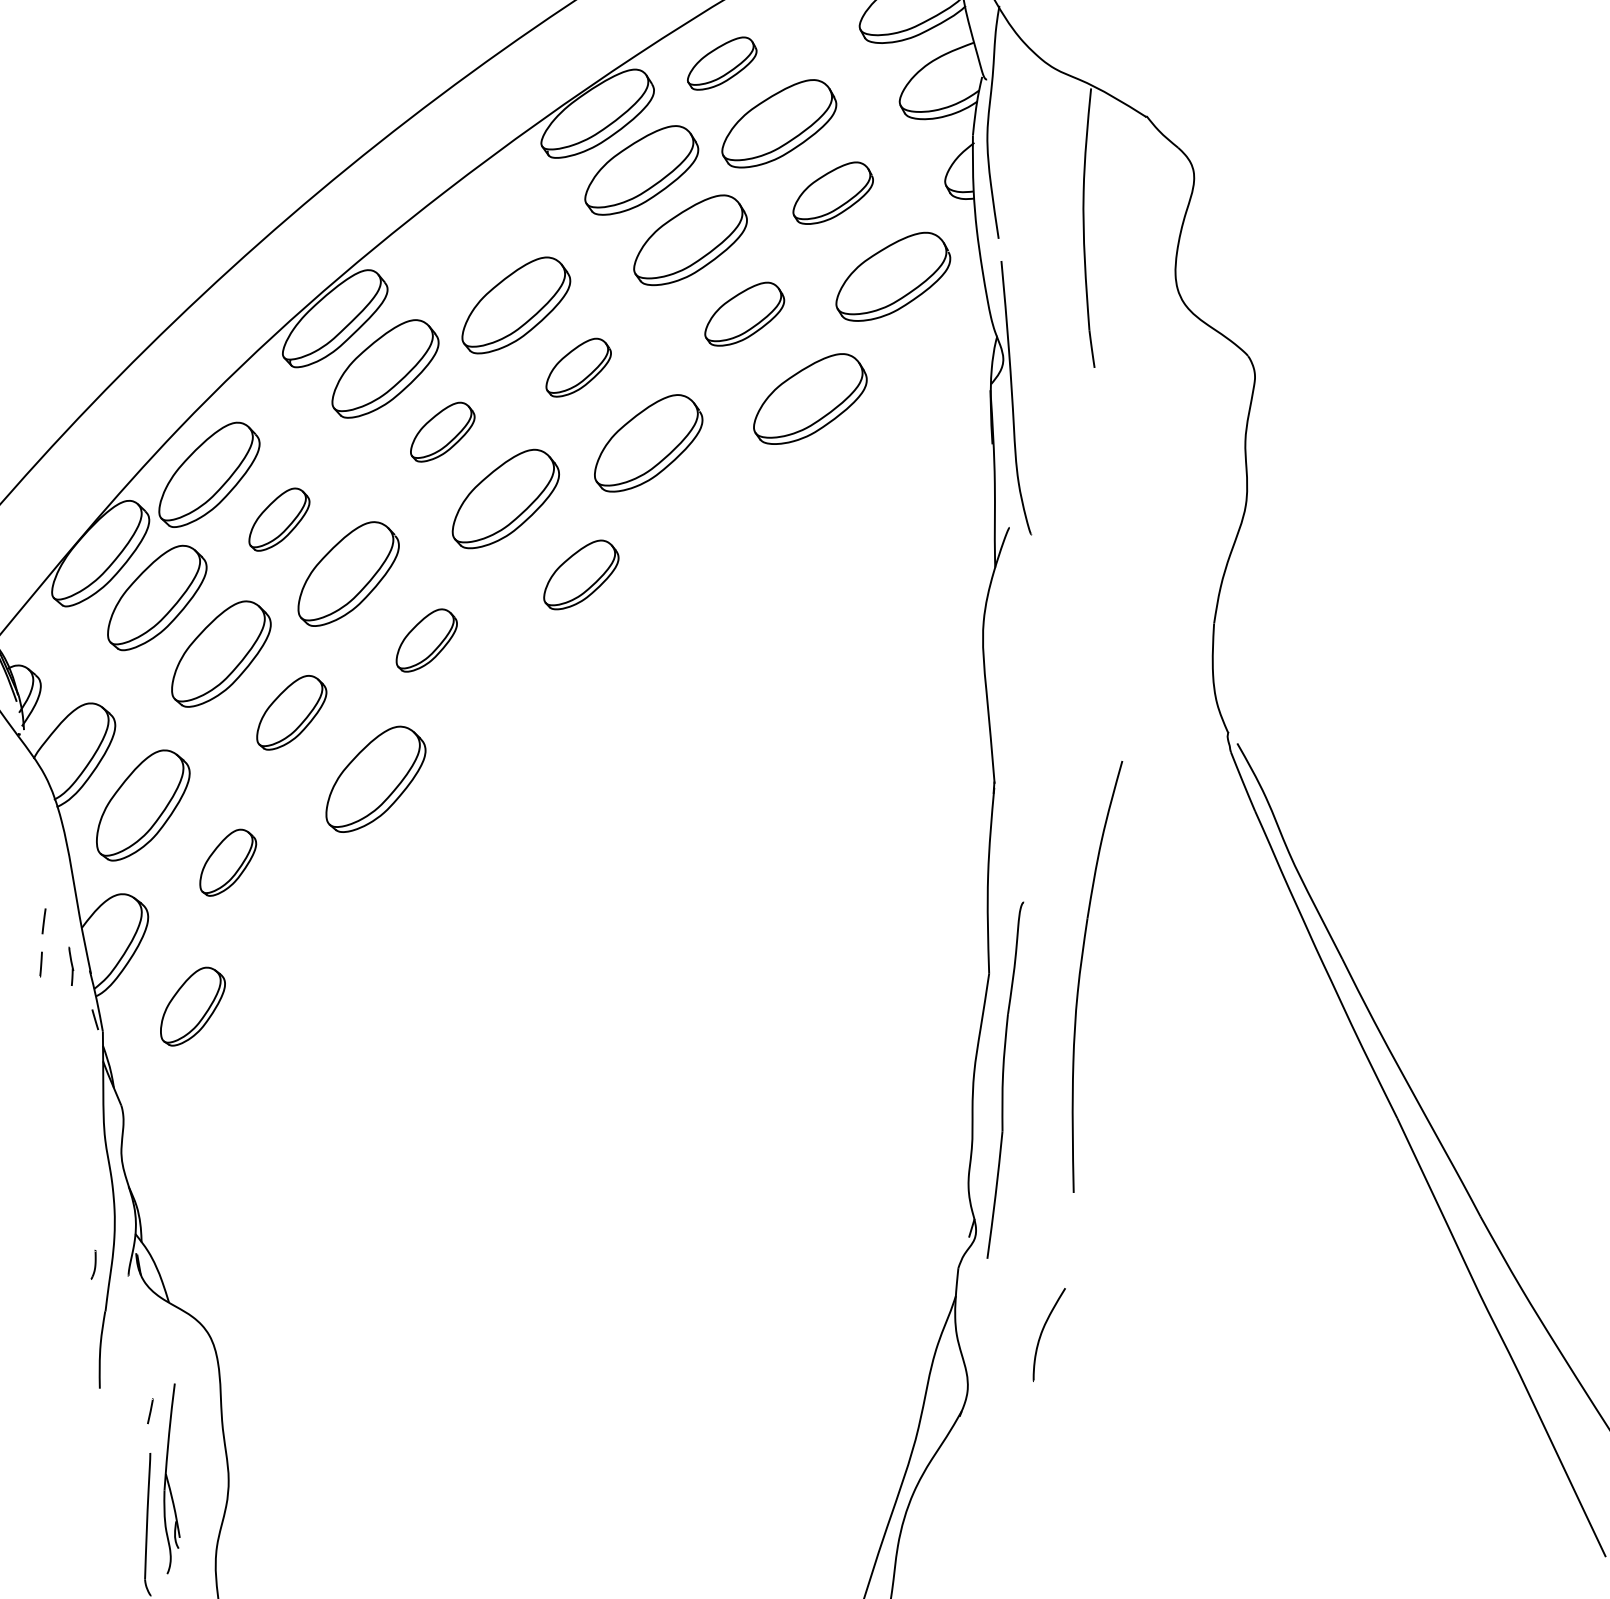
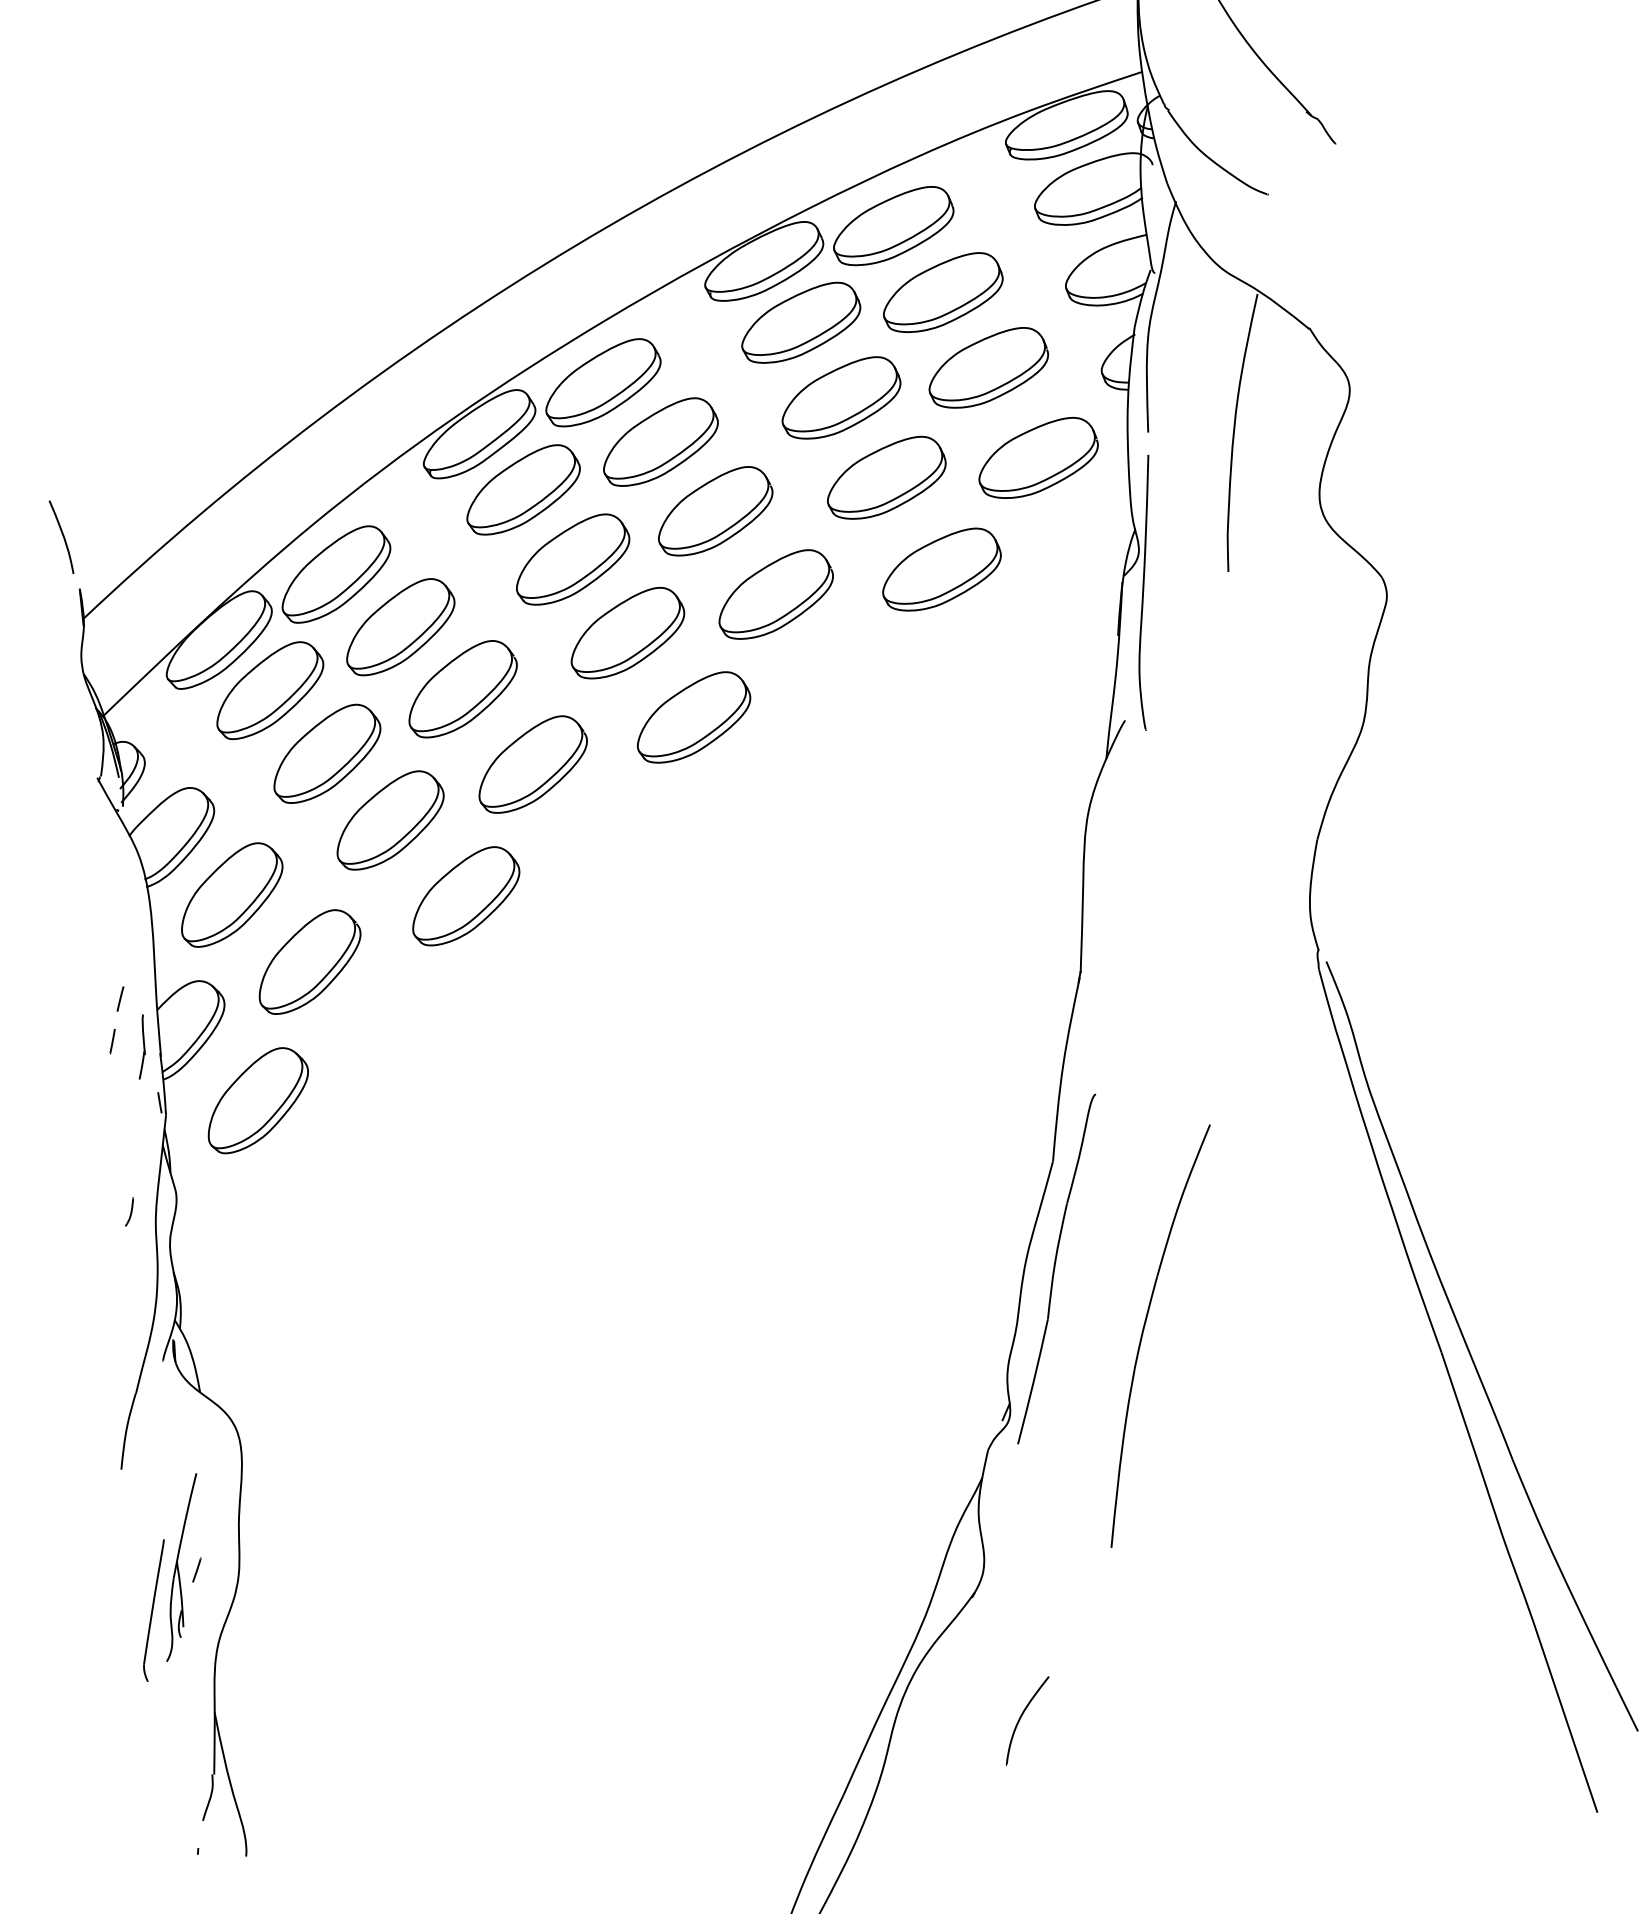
part: (721, 63) -> (893, 226), size x1.67
part: (832, 192) -> (988, 367), size x1.43
part: (451, 252) -> (603, 382), added
part: (743, 313) -> (886, 477), size x1.43
part: (578, 367) -> (715, 511), size x1.67
part: (442, 431) -> (573, 559), size x1.67
part: (278, 519) -> (400, 627), size x1.67
part: (581, 574) -> (694, 717), size x1.43
part: (425, 640) -> (532, 764), size x1.67
part: (291, 712) -> (390, 820), size x1.43
part: (227, 862) -> (309, 961), size x1.67
part: (70, 966) -> (141, 1046), size x1.67
part: (1081, 973) -> (1144, 1330), moved
part: (191, 1006) -> (257, 1100), size x1.43
part: (93, 1264) -> (129, 1211), moved
curve: (1043, 1330) -> (1022, 1716), moved
line: (149, 1410) -> (196, 1569), moved

